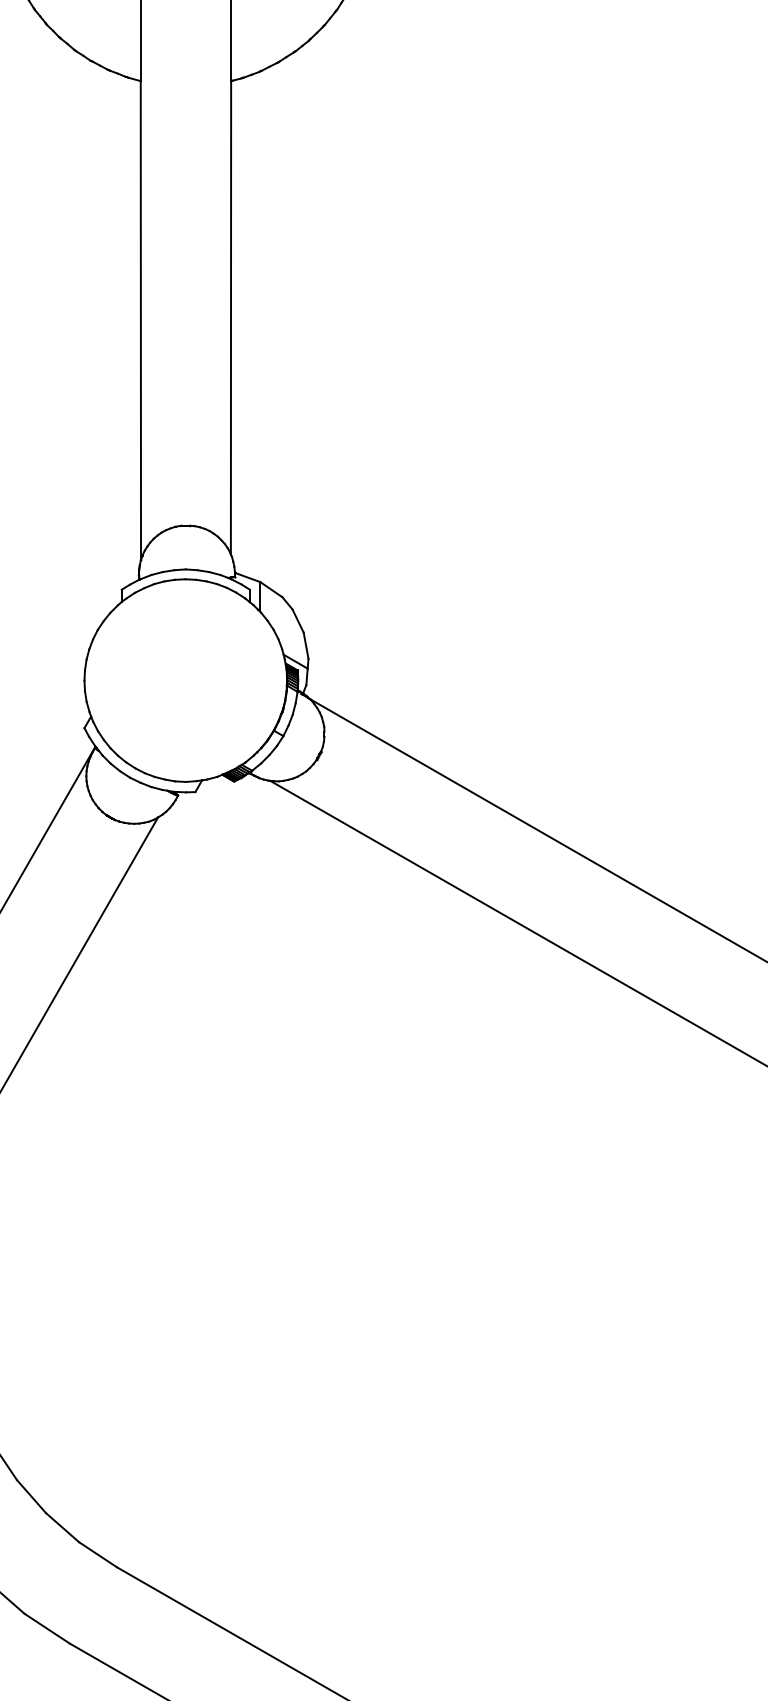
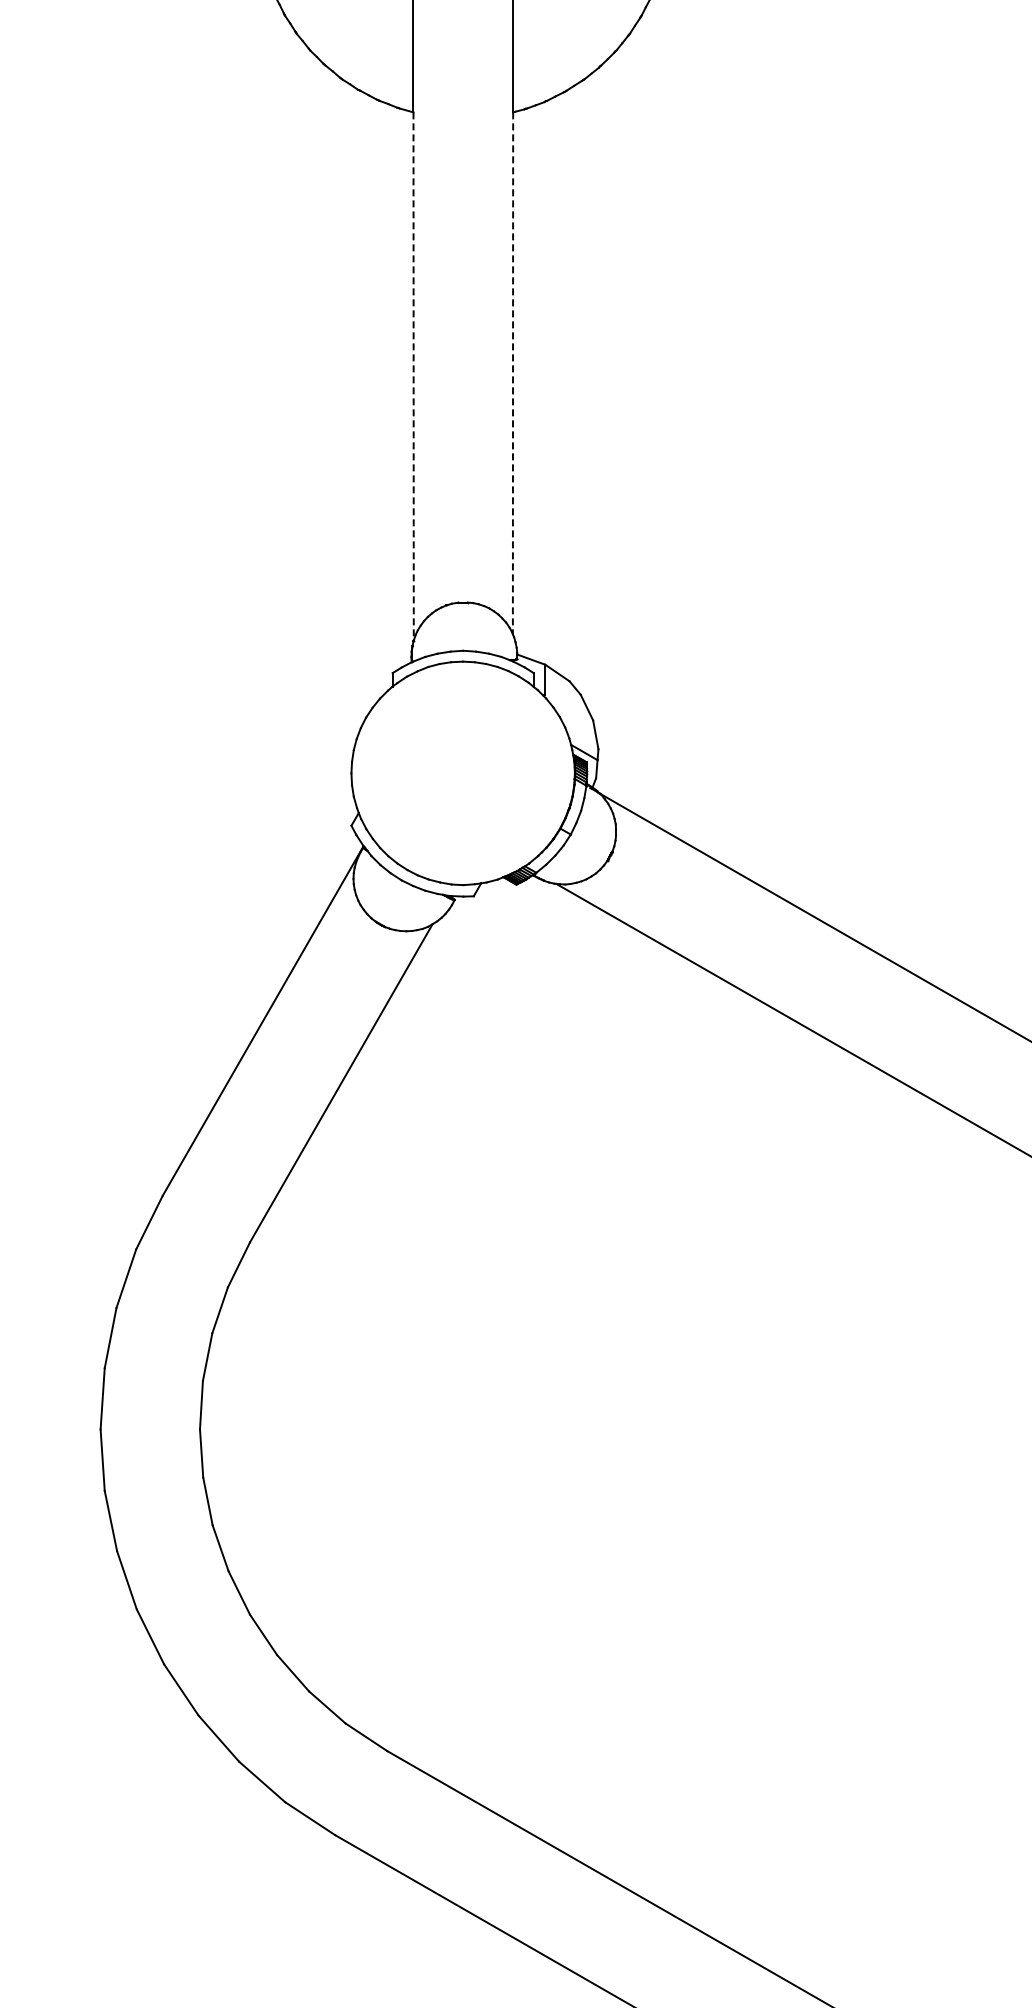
line: (231, 317) -> (513, 373), solid -> dashed
line: (140, 320) -> (413, 376), solid -> dashed

